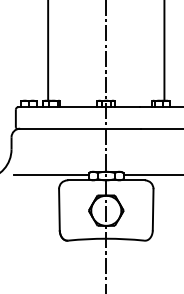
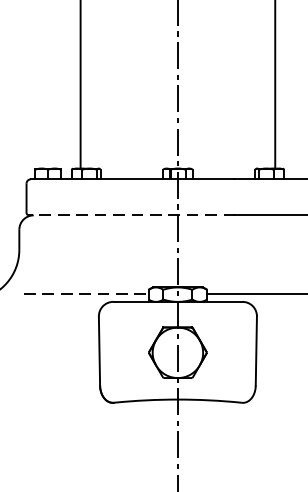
line: (78, 128) -> (131, 215), solid -> dashed
line: (52, 175) -> (87, 293), solid -> dashed

